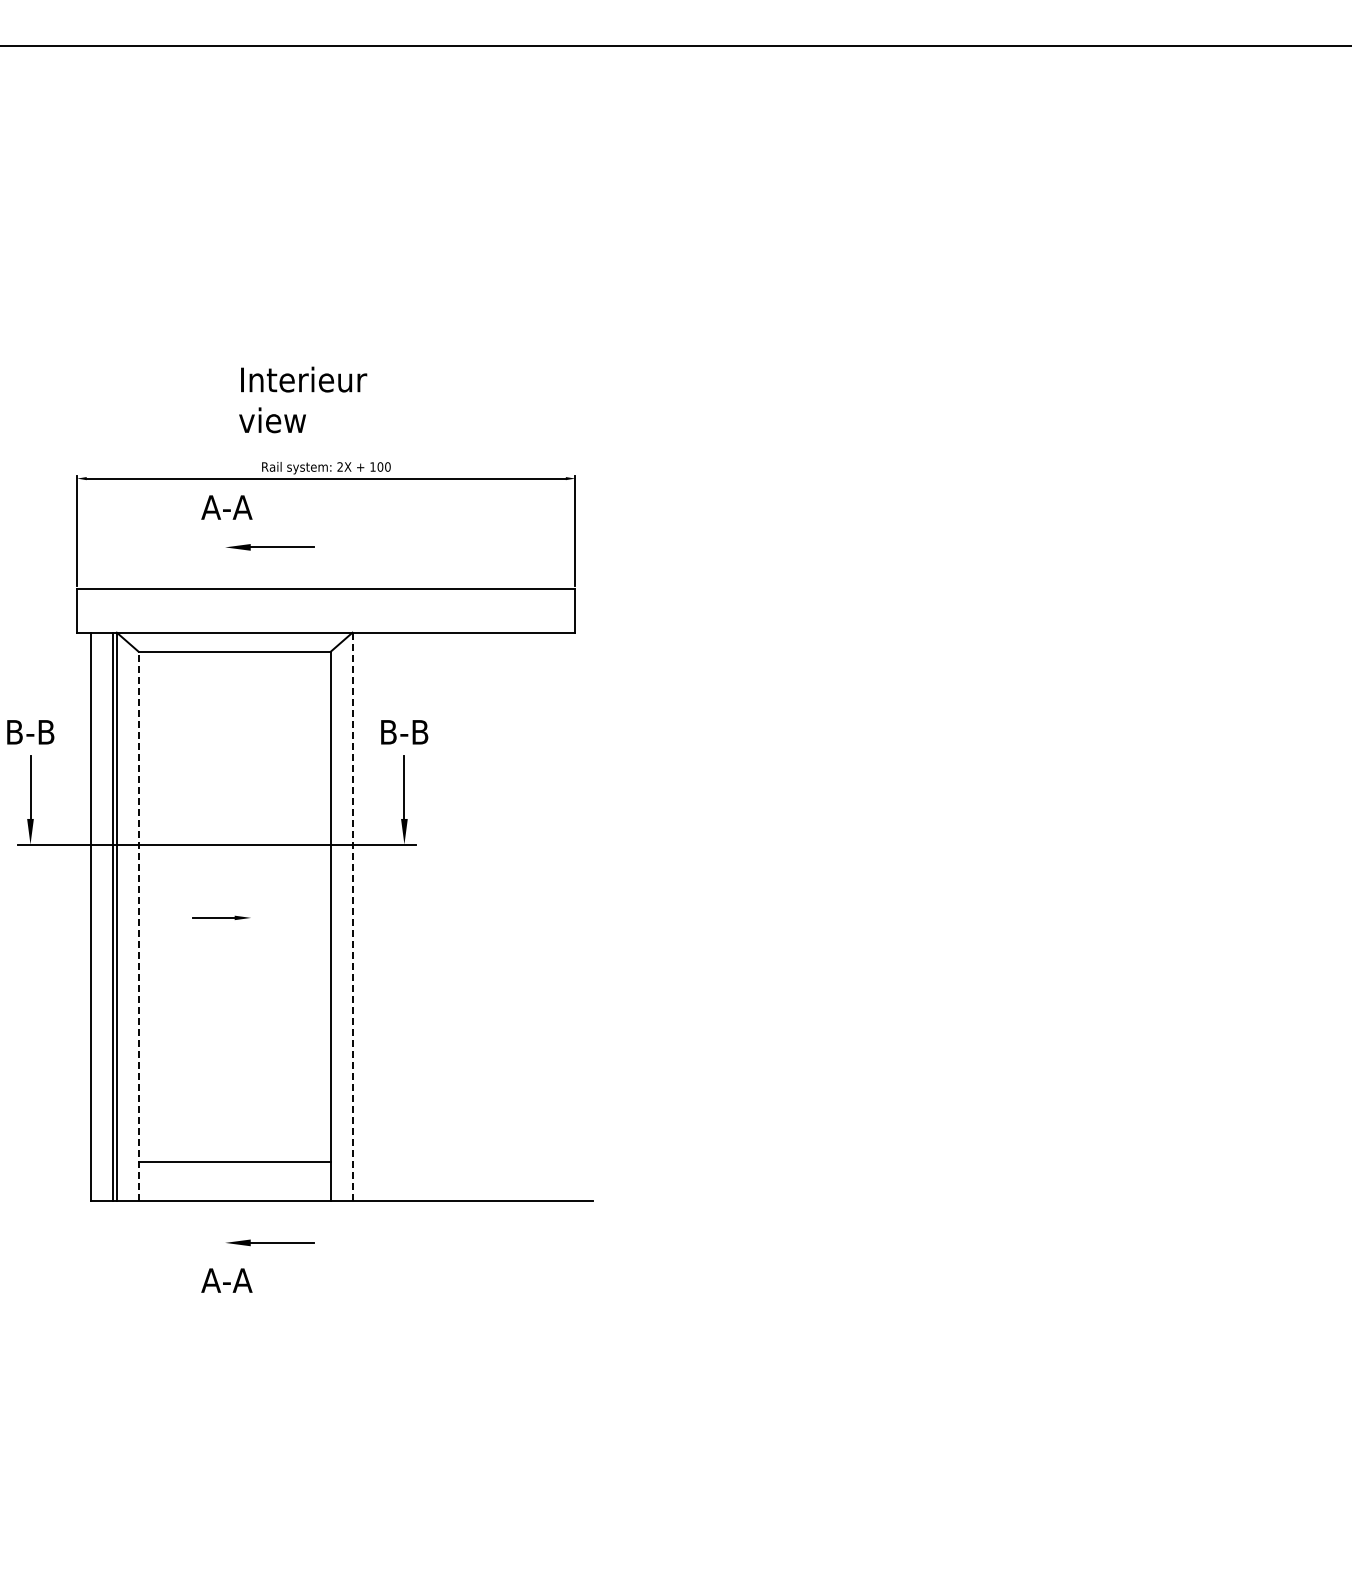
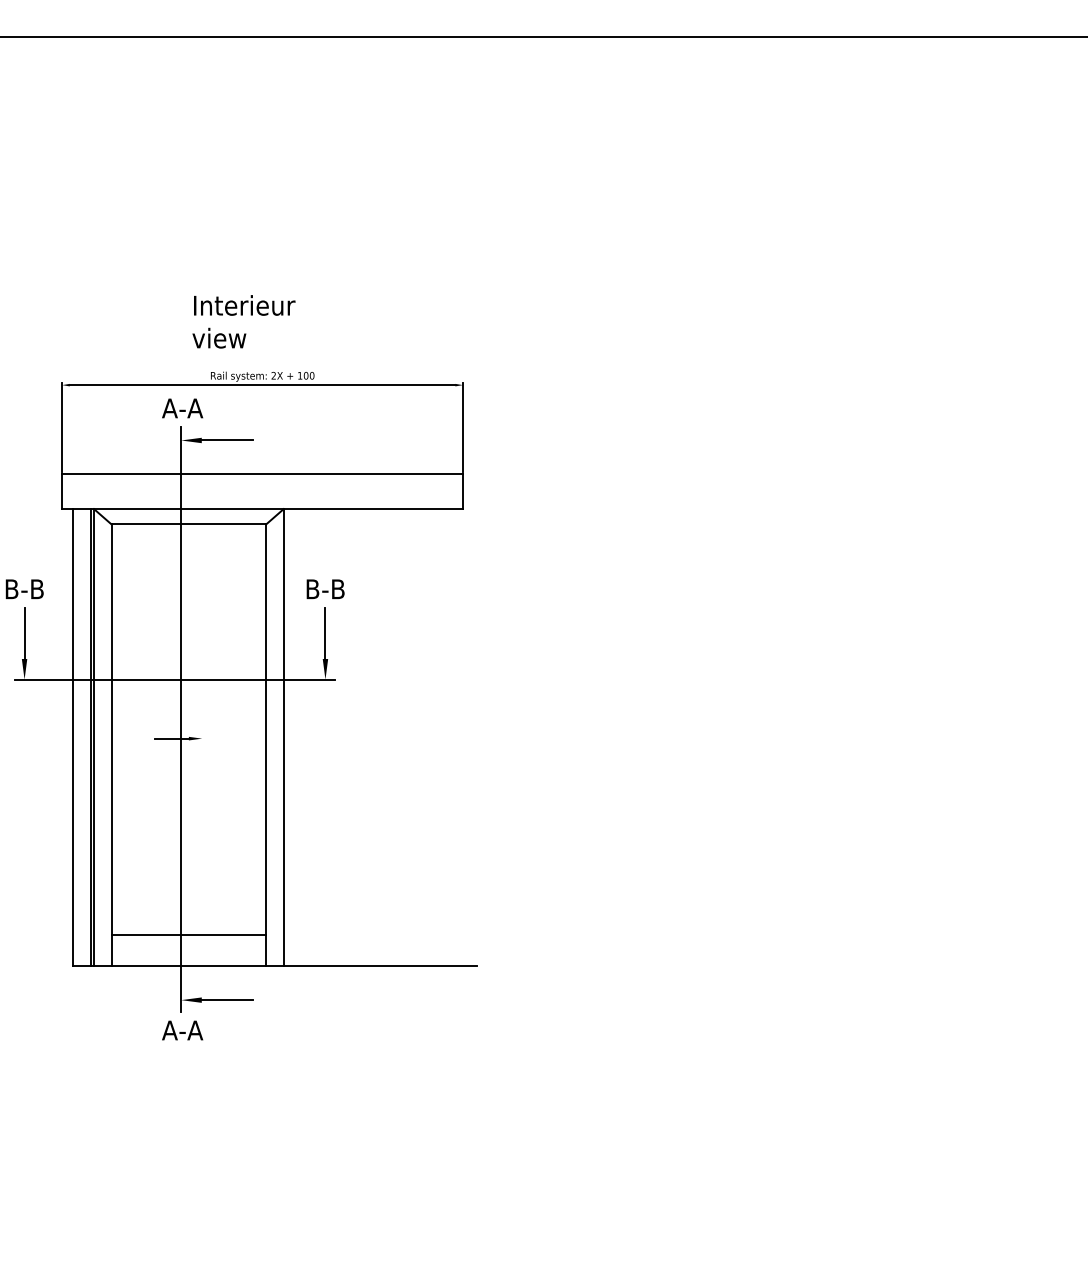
line: (225, 894) -> (181, 719), added
line: (352, 916) -> (283, 737), dashed -> solid
line: (138, 925) -> (111, 744), dashed -> solid

